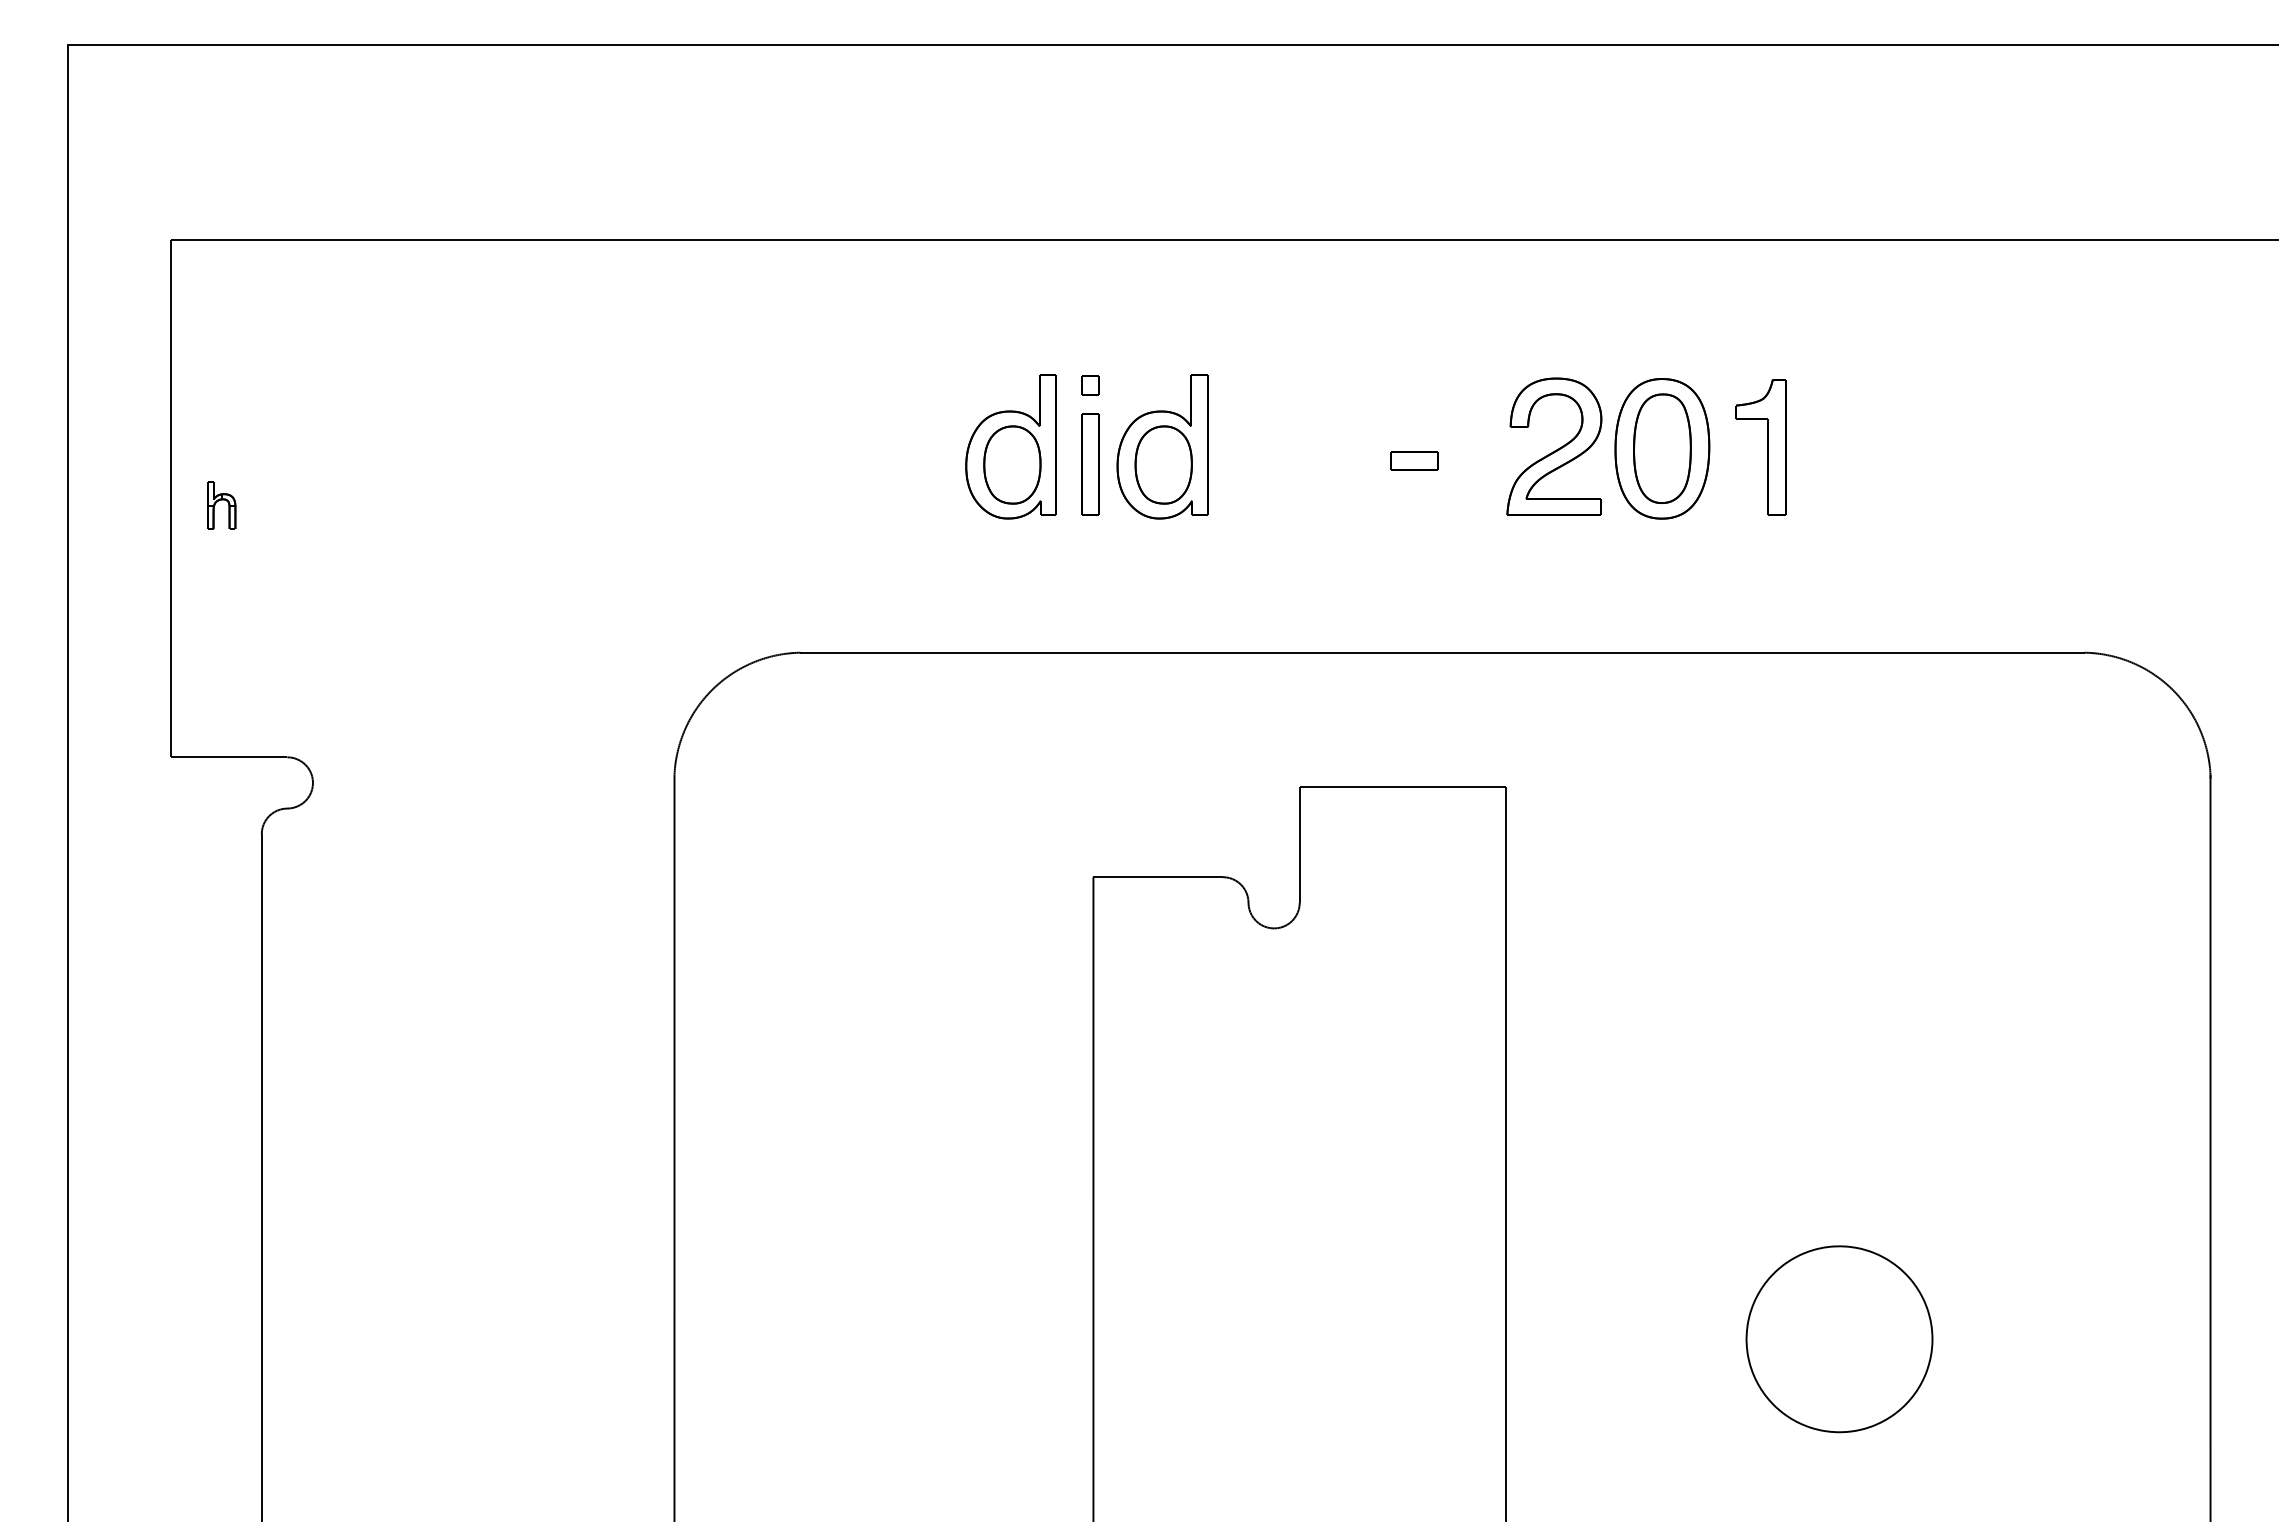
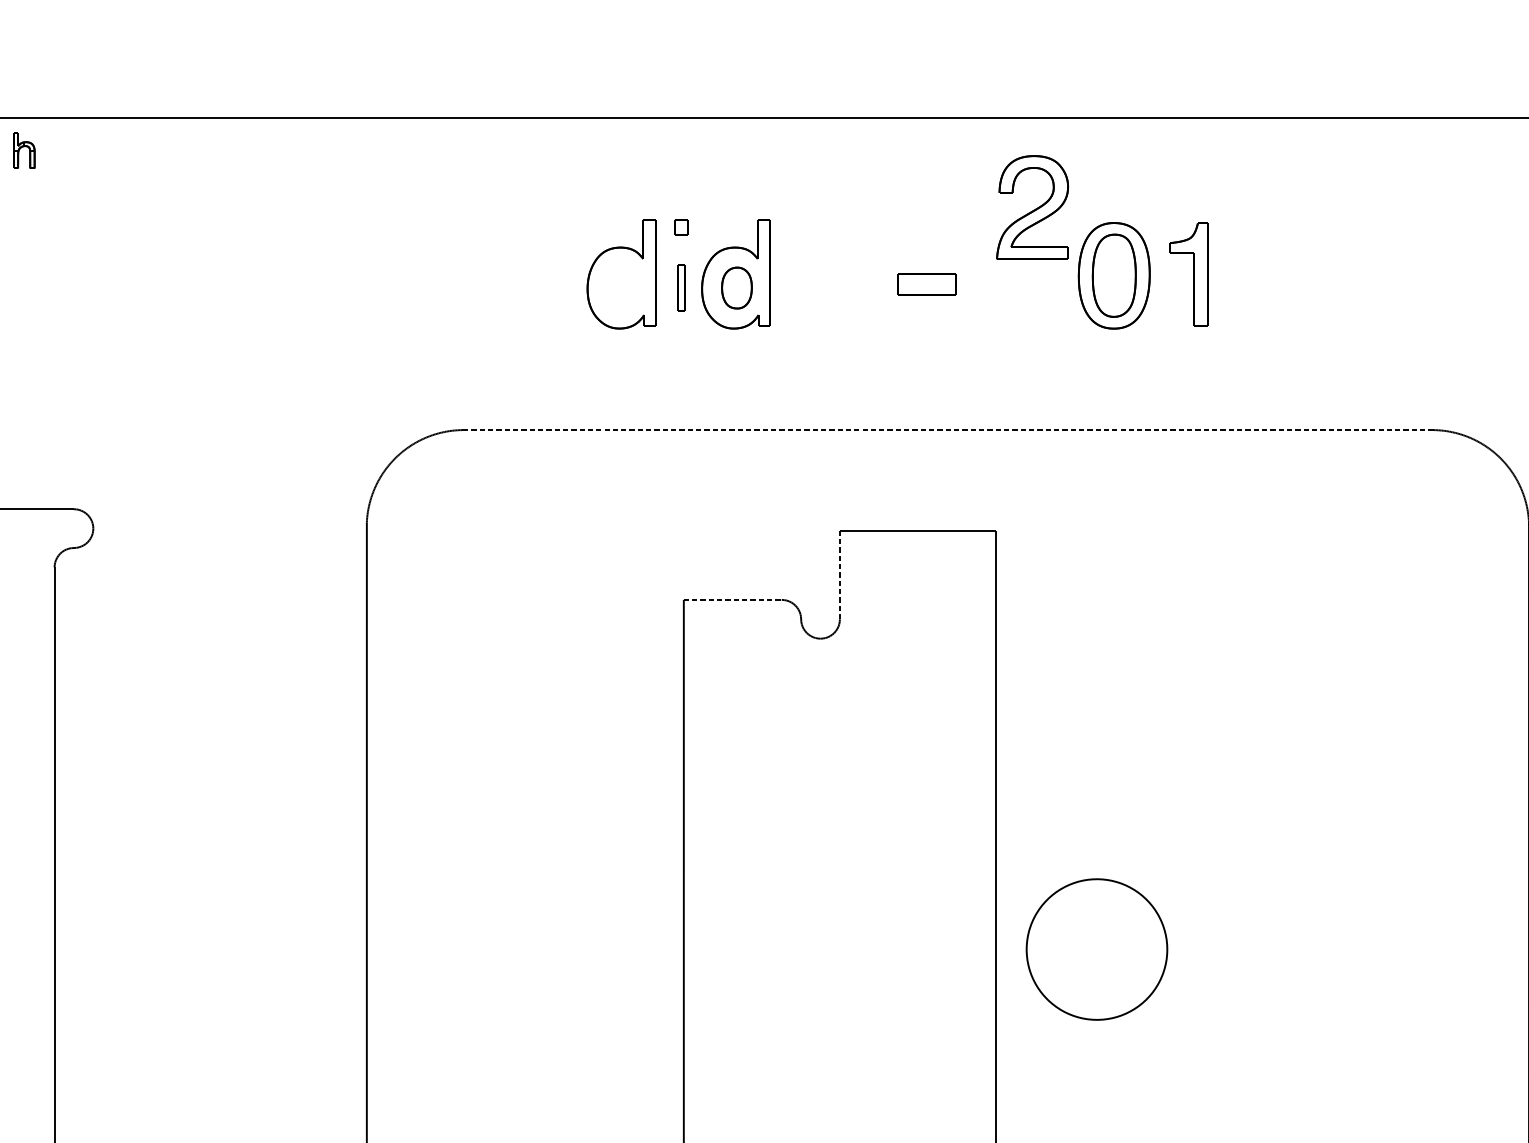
part: (1554, 446) -> (1032, 207), moved
part: (1414, 460) -> (926, 284), size x1.6
part: (1012, 464) -> (622, 287), removed
part: (1090, 464) -> (681, 287), size x0.6
part: (1163, 464) -> (736, 287), size x0.7
part: (221, 505) -> (24, 150), moved
line: (1443, 652) -> (948, 429), solid -> dashed
line: (1299, 844) -> (839, 575), solid -> dashed
line: (1158, 877) -> (733, 600), solid -> dashed
part: (1839, 1339) -> (1096, 949), moved

